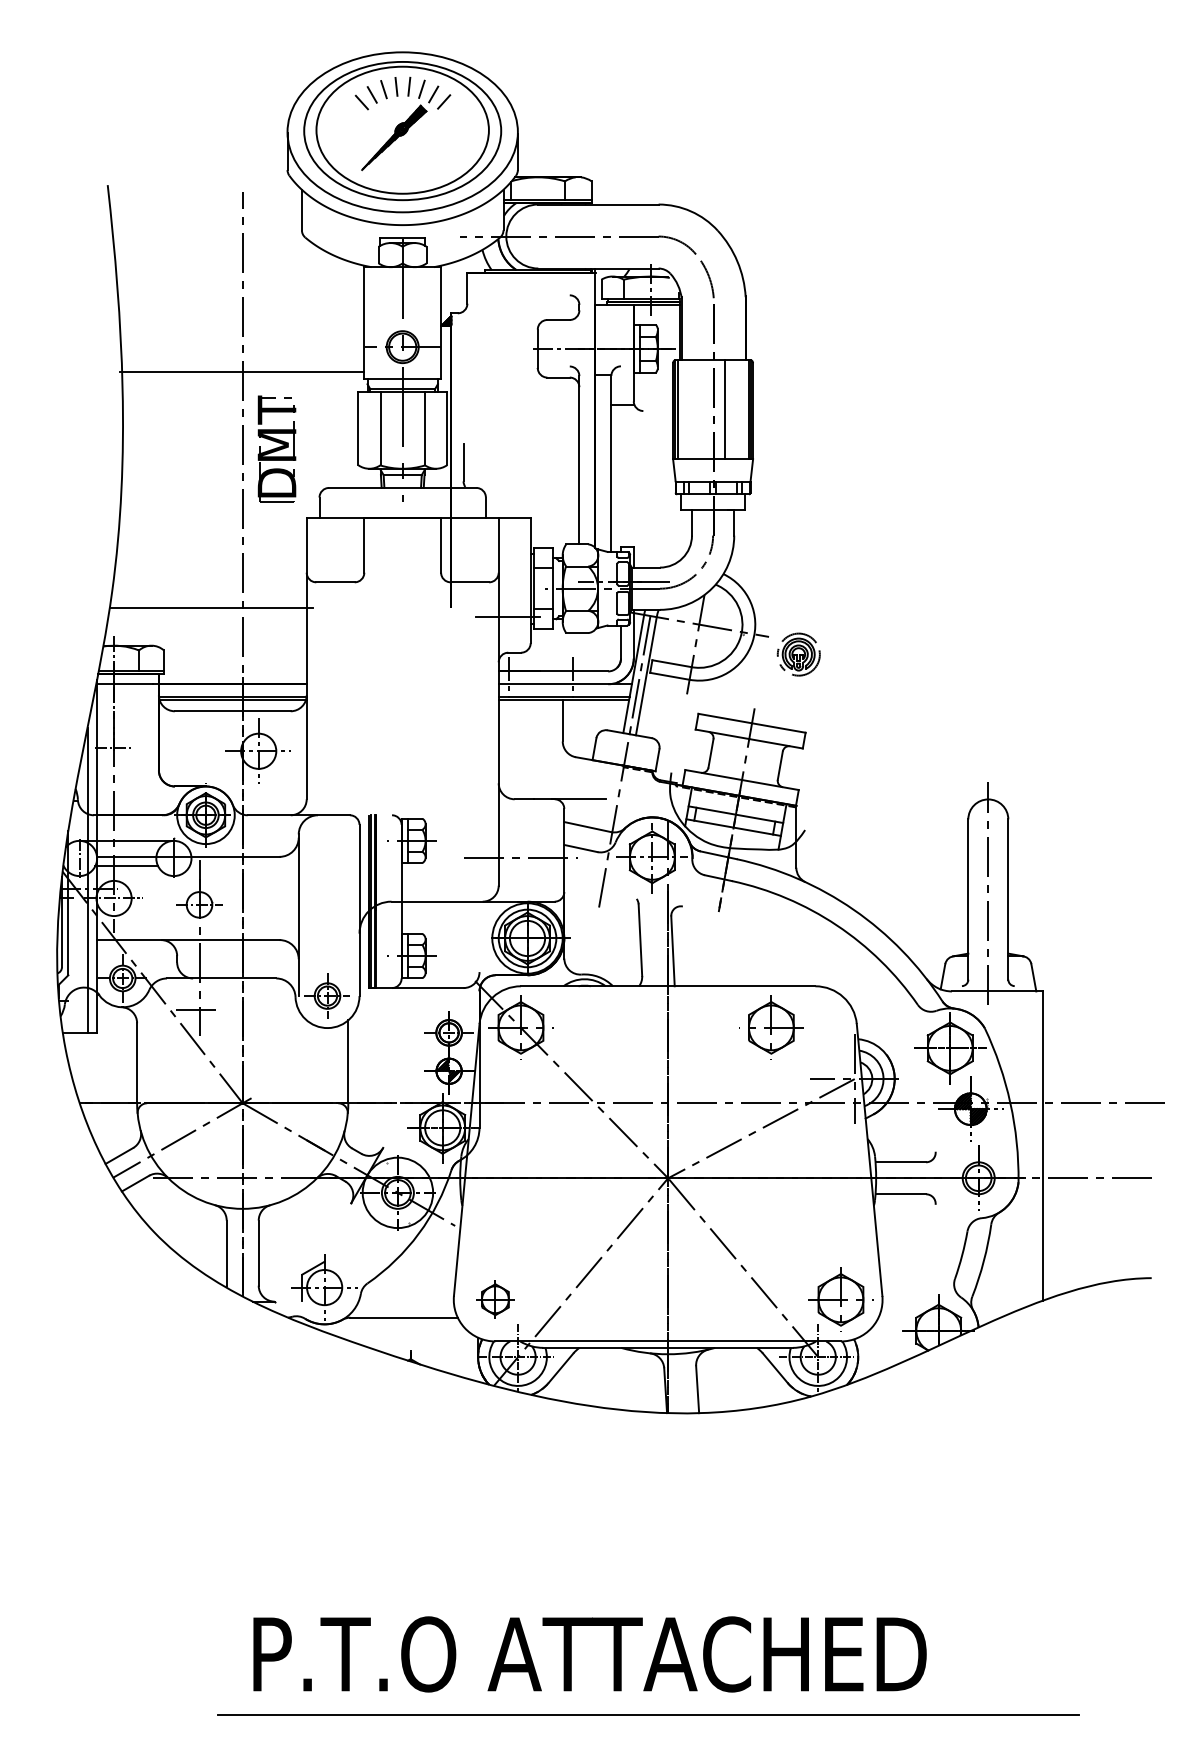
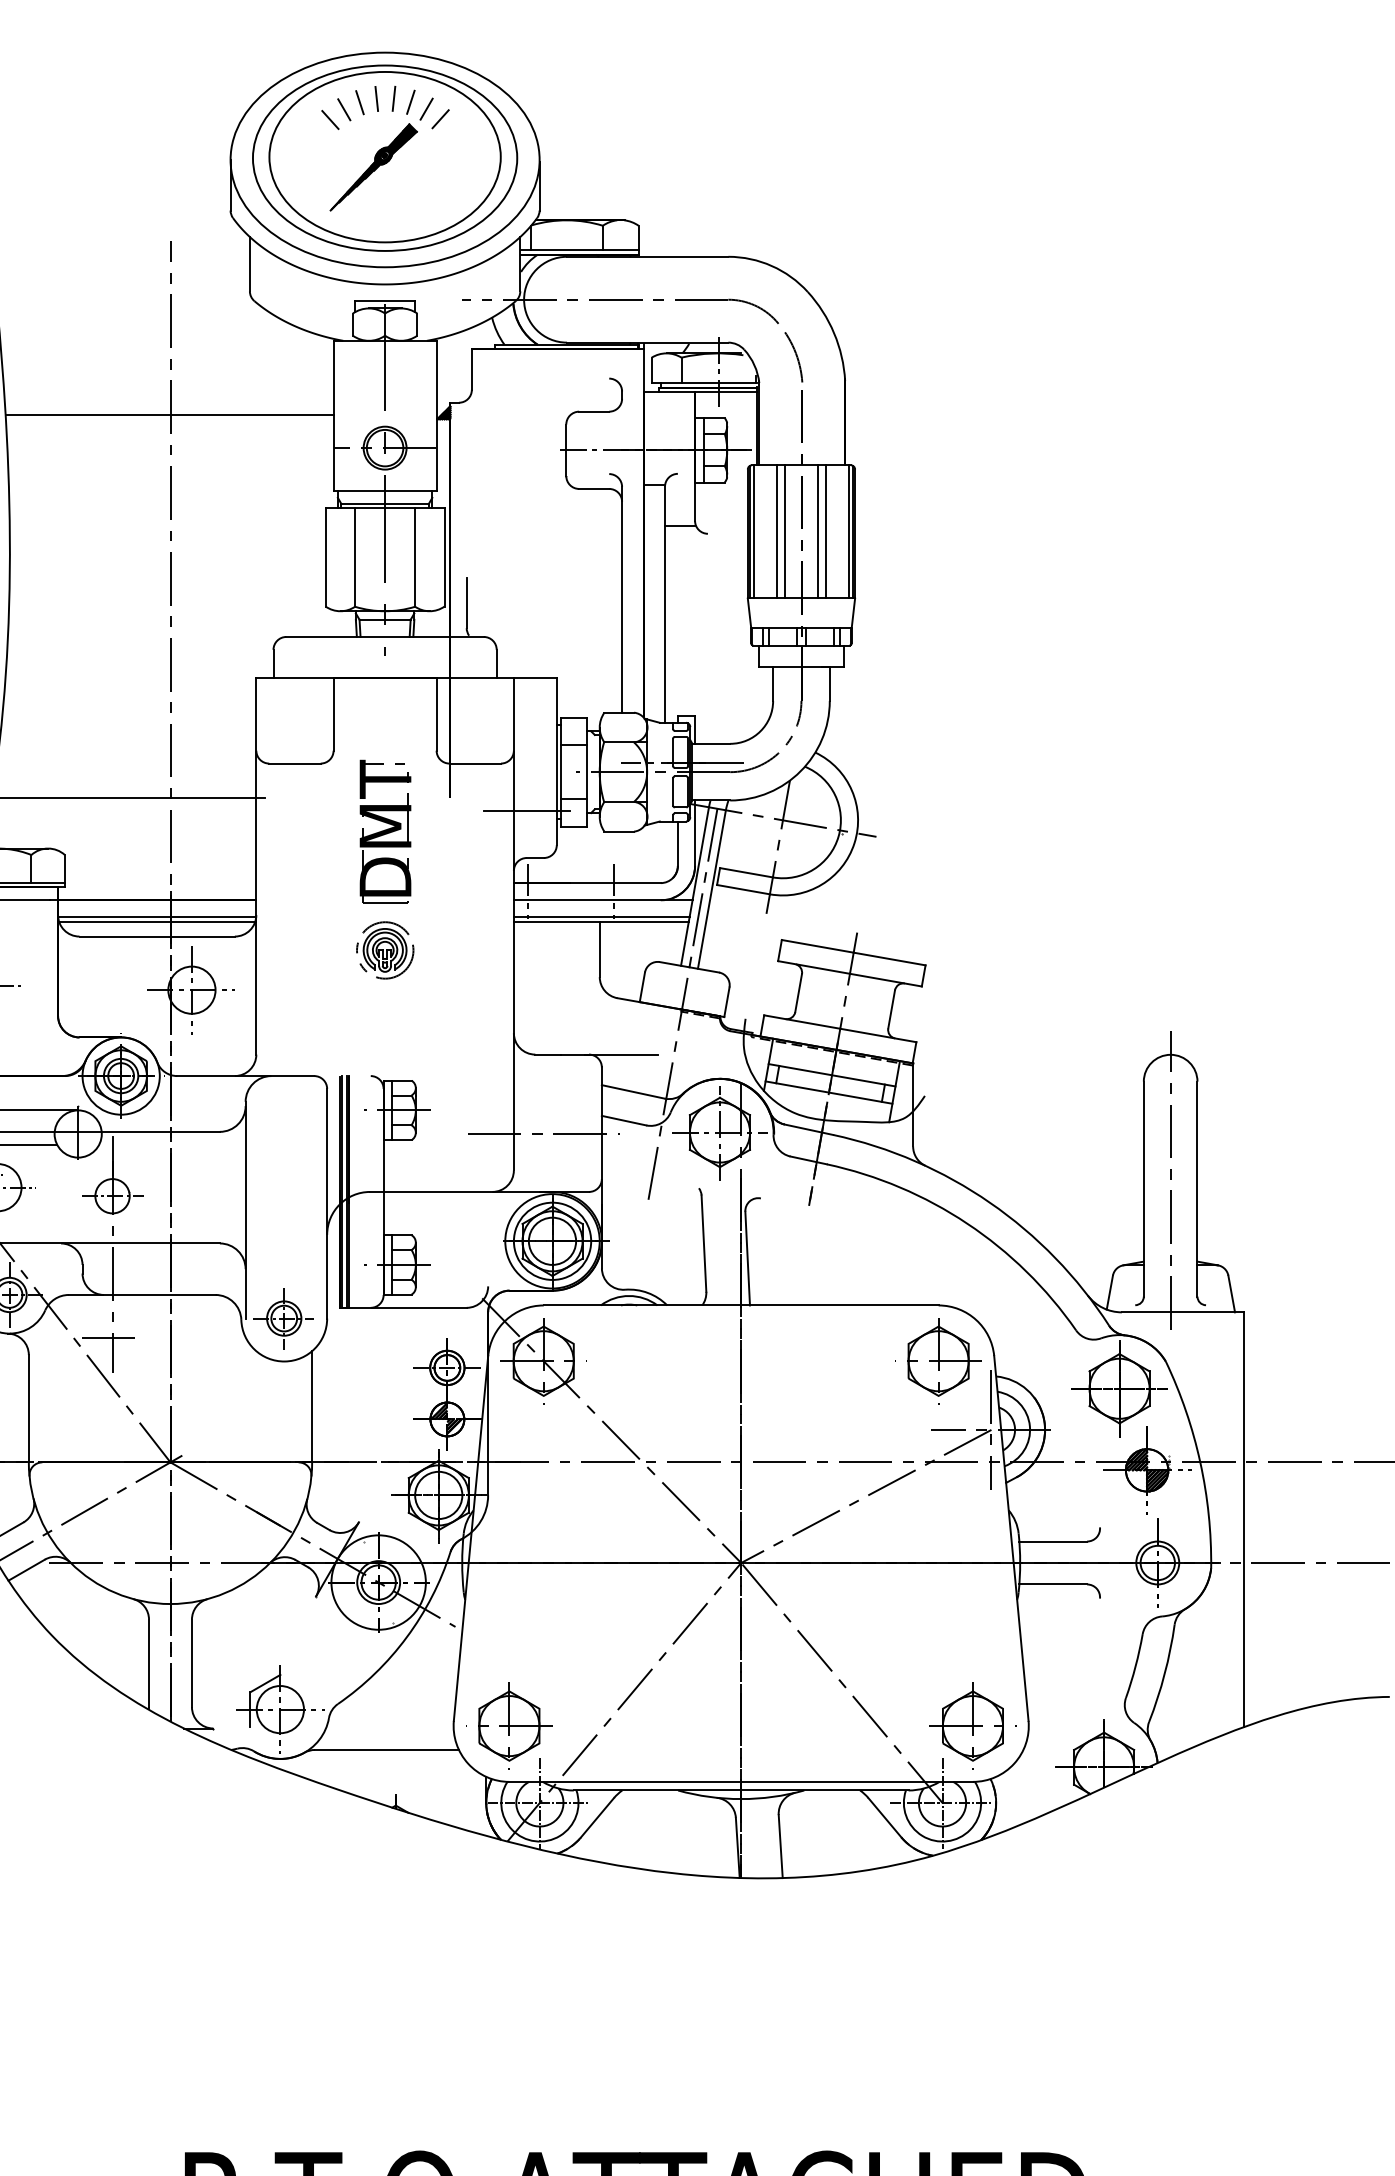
line: (241, 371) -> (168, 415), moved
line: (694, 409) -> (776, 531), added
line: (700, 409) -> (784, 531), added
line: (731, 409) -> (826, 531), added
part: (276, 448) -> (384, 830), moved
part: (798, 654) -> (384, 950), moved
part: (771, 1027) -> (938, 1360), moved
part: (495, 1299) -> (509, 1725), size x1.67

